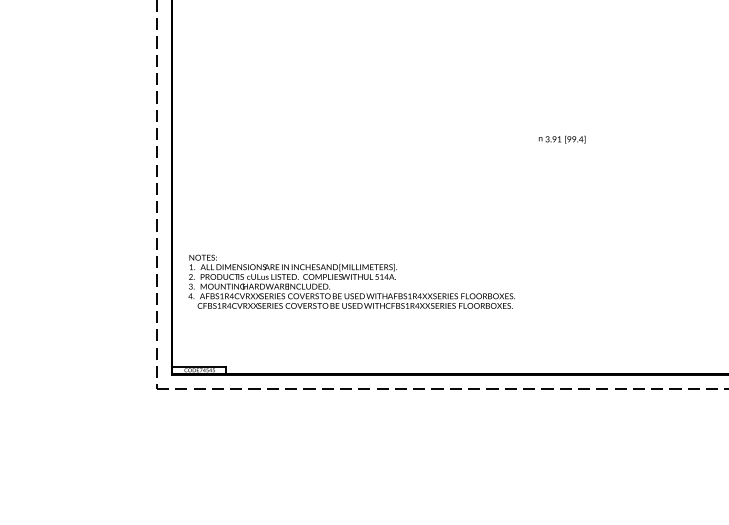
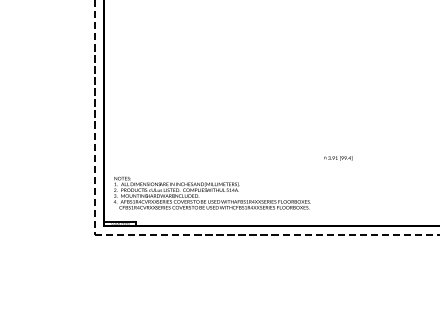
text: (562, 139) -> (338, 158), moved
text: (350, 280) -> (211, 192), moved

